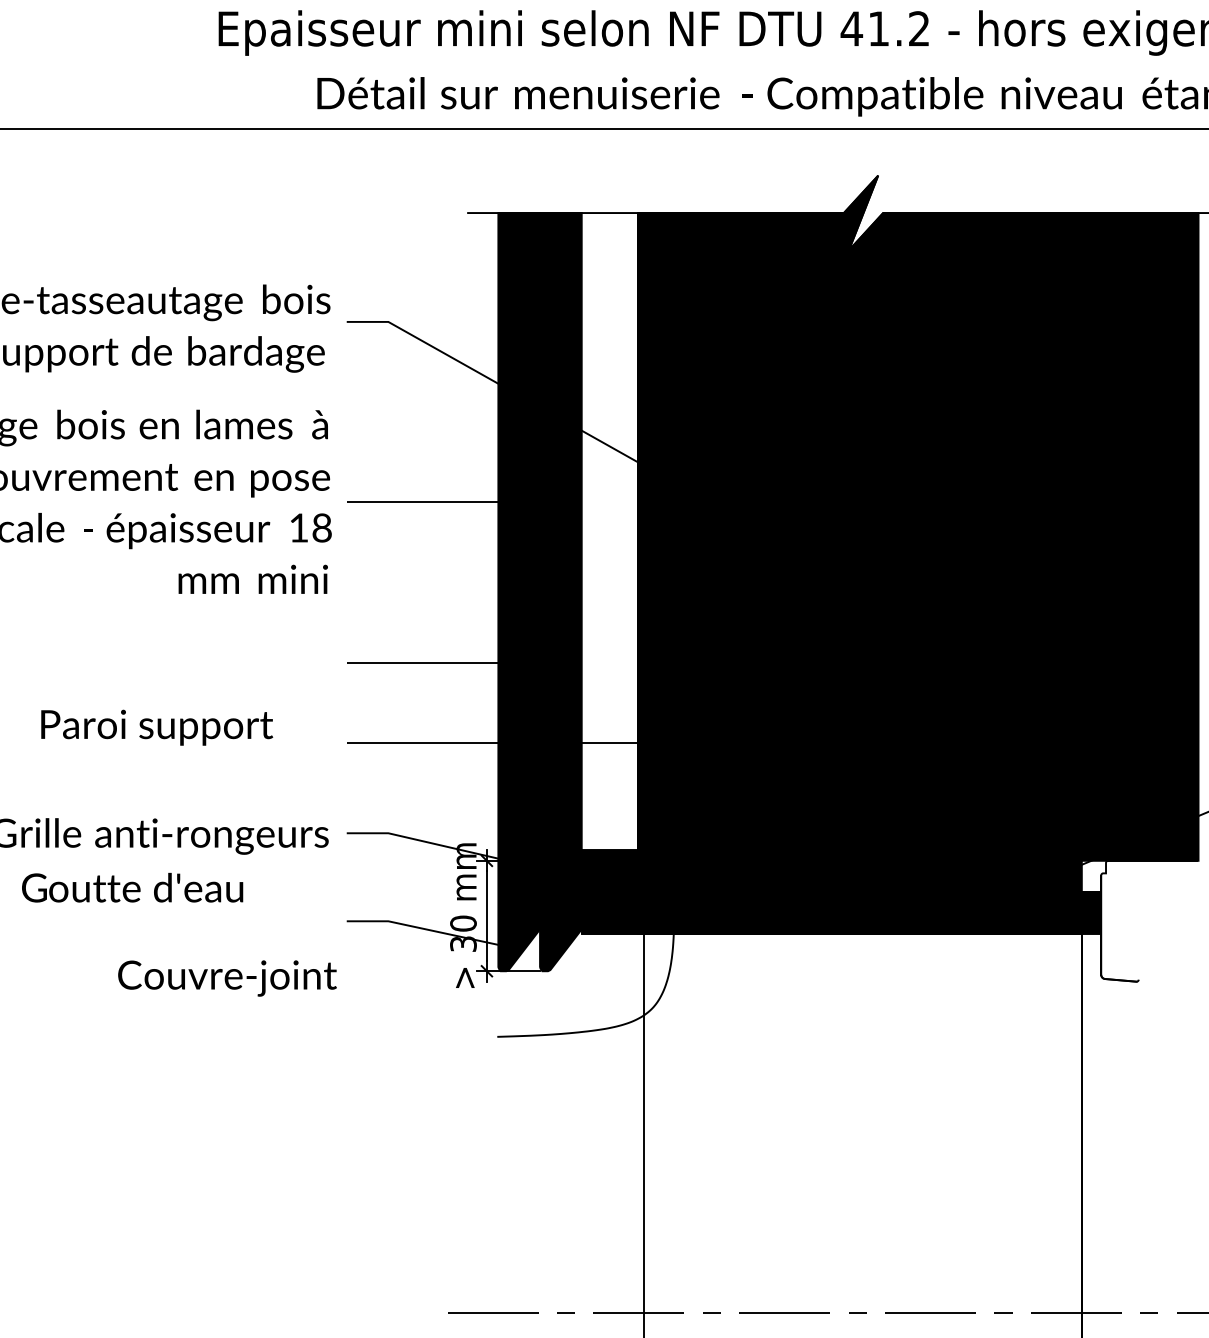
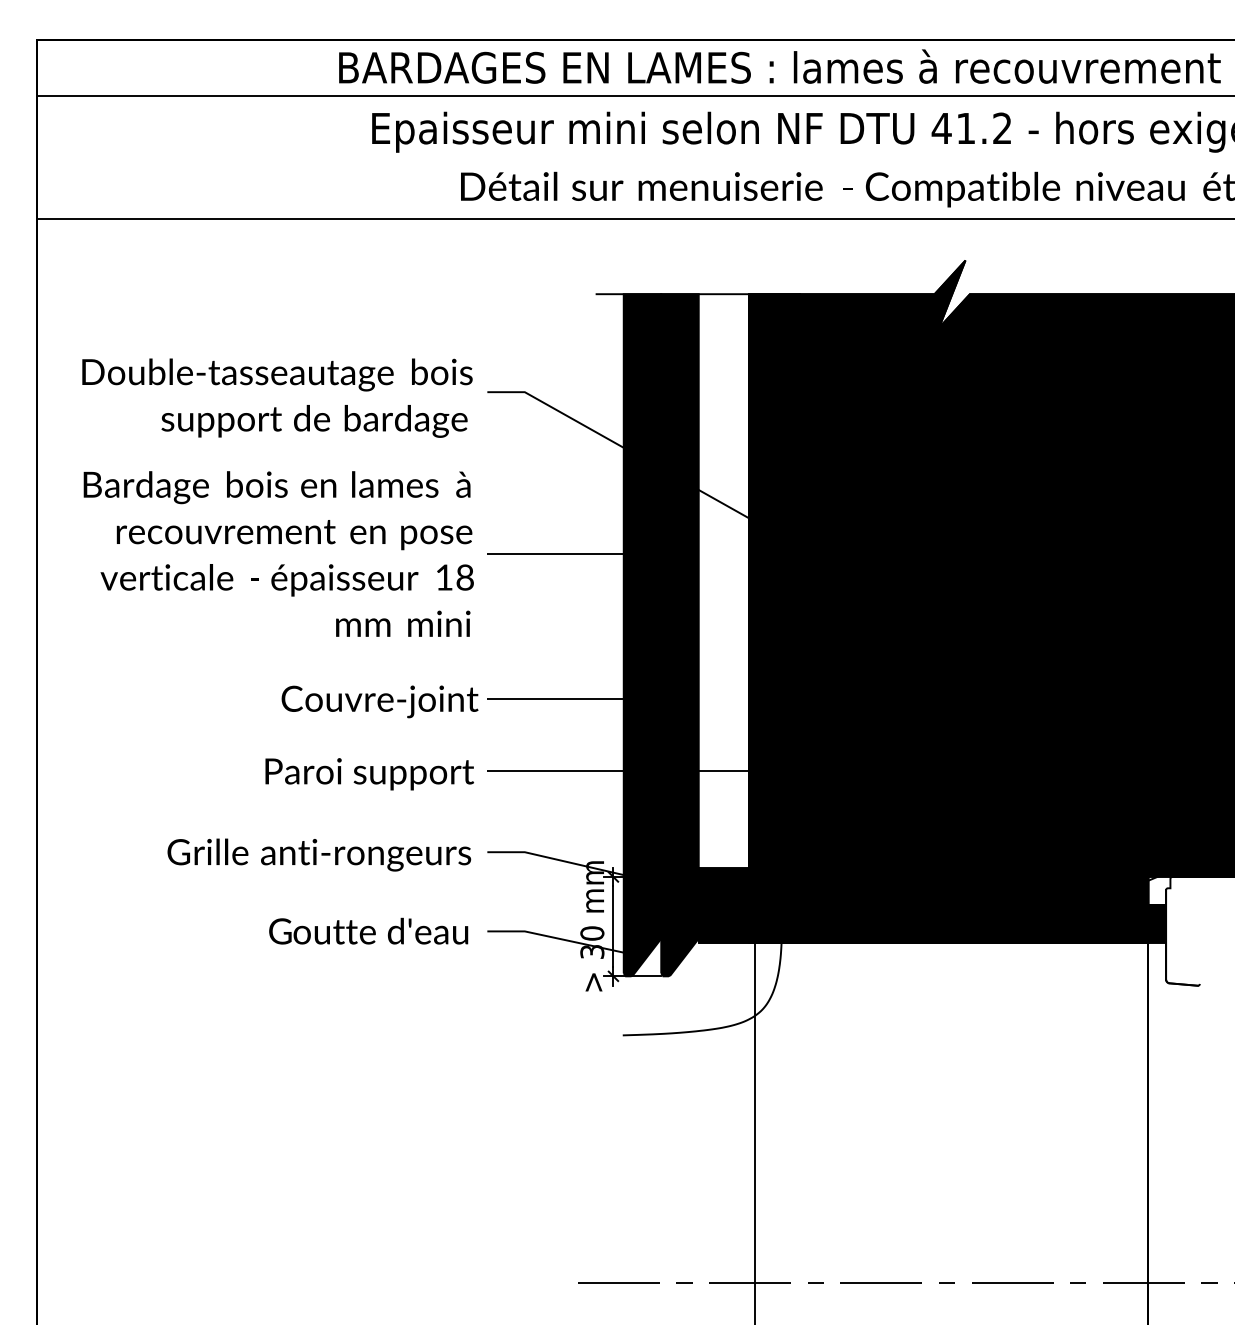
text: (156, 727) -> (369, 774), moved
text: (132, 886) -> (368, 930), moved
text: (226, 978) -> (379, 701), moved

